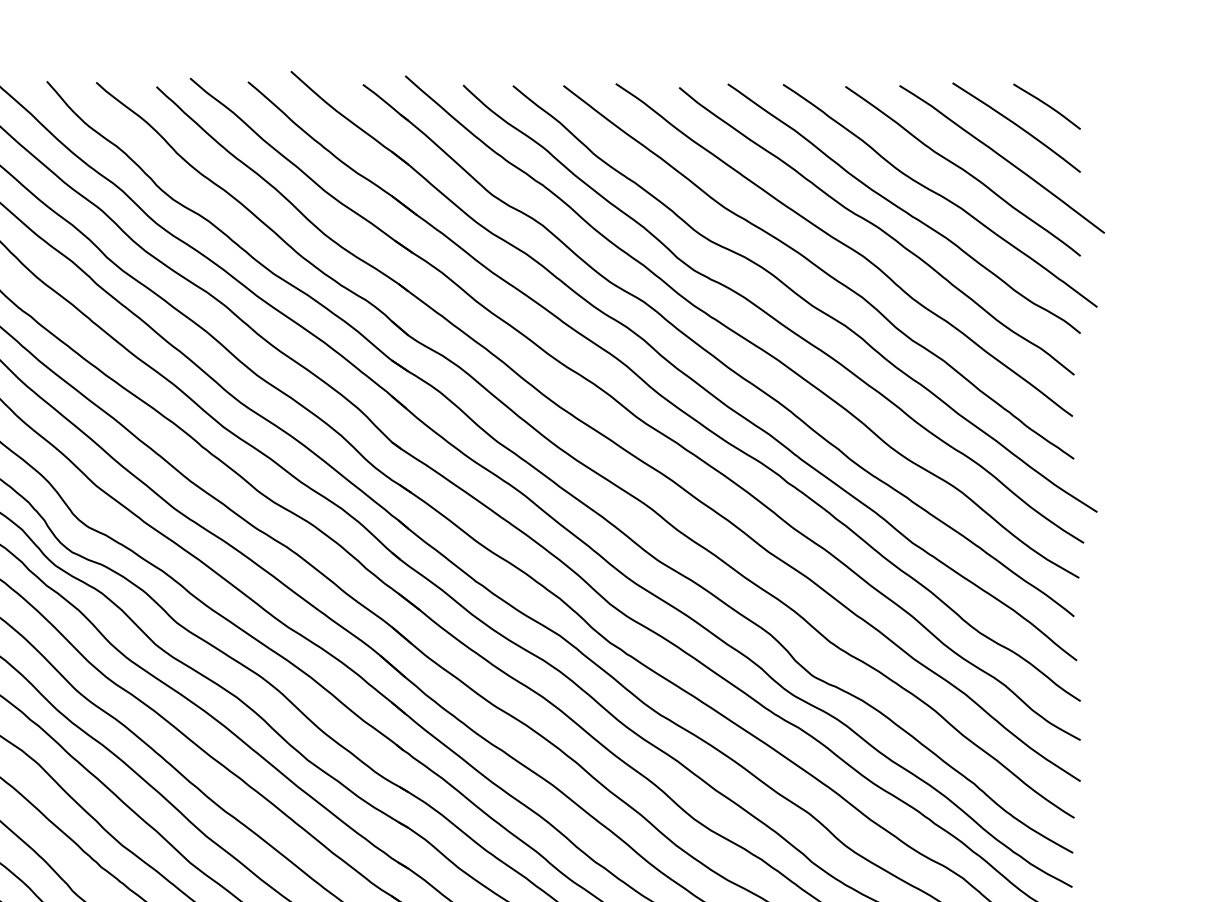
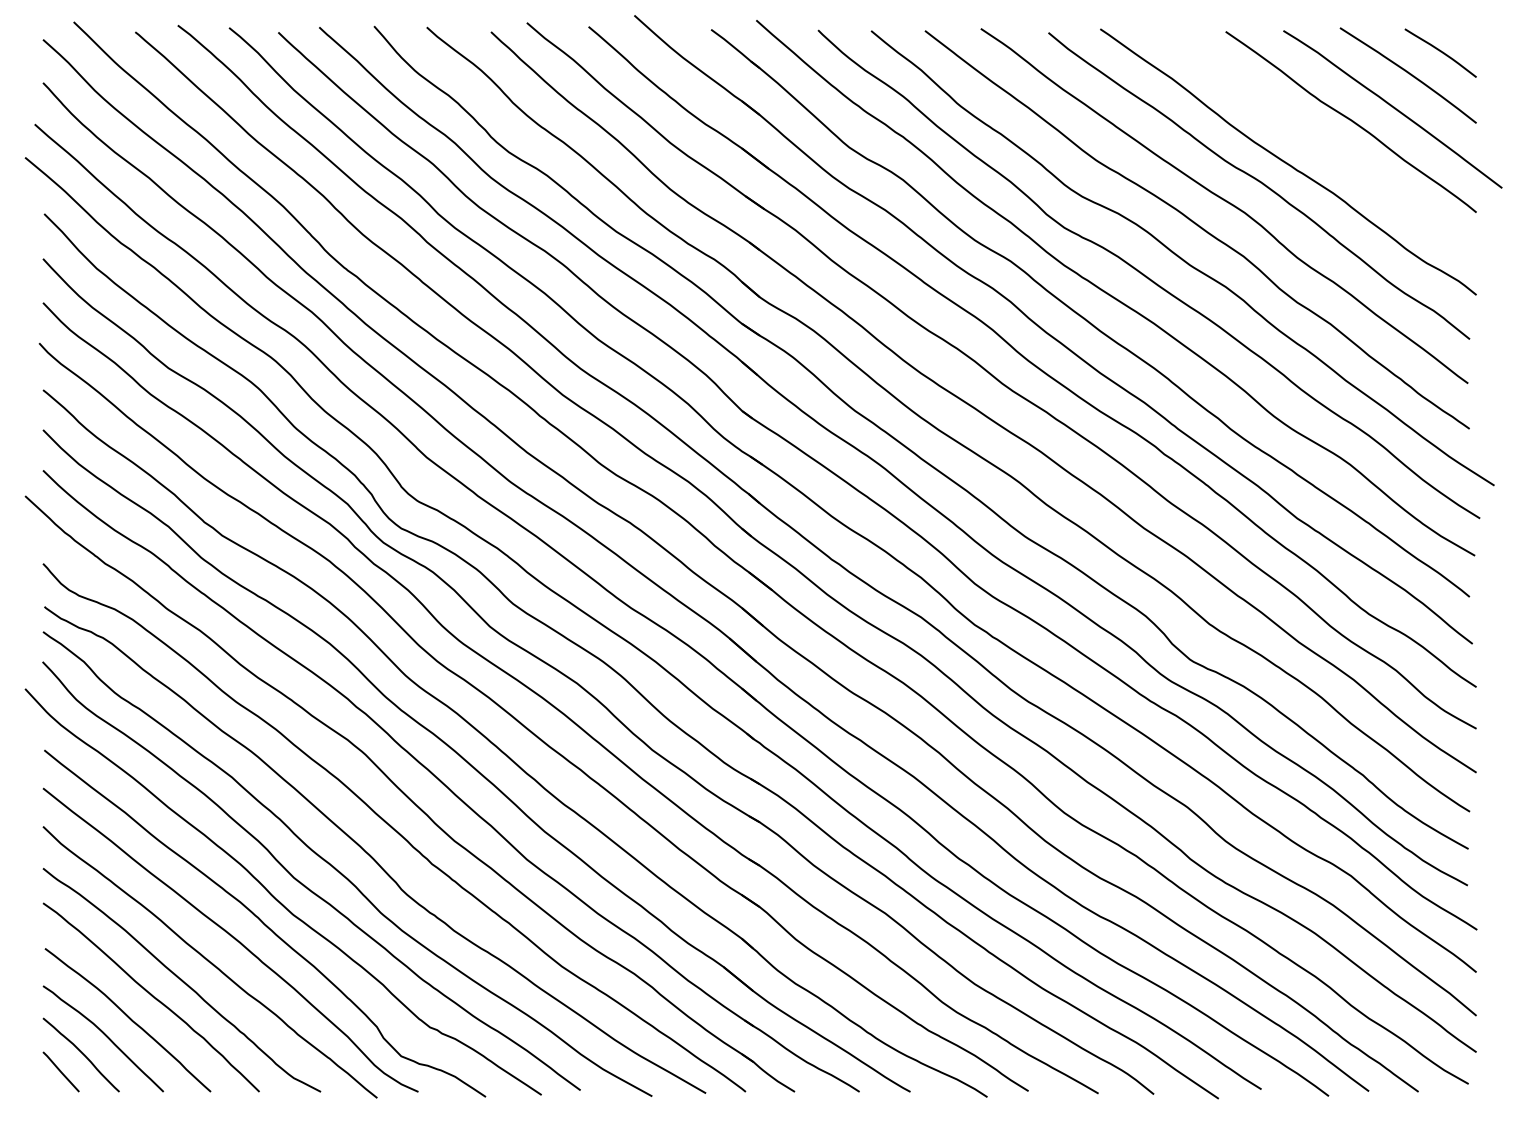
curve: (939, 196) -> (1326, 148), removed

